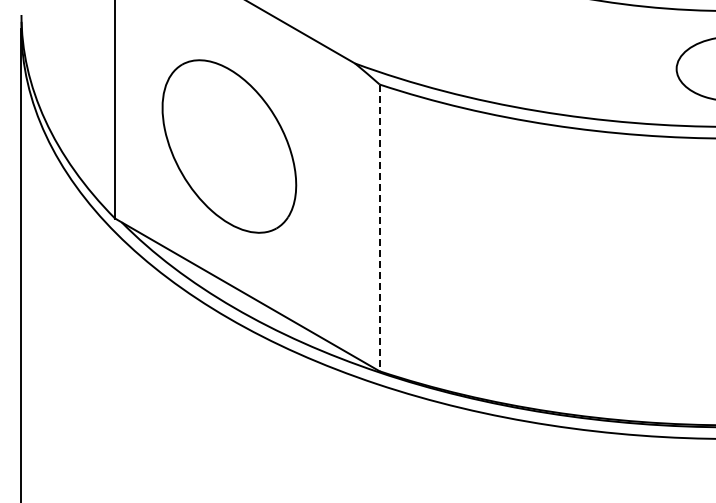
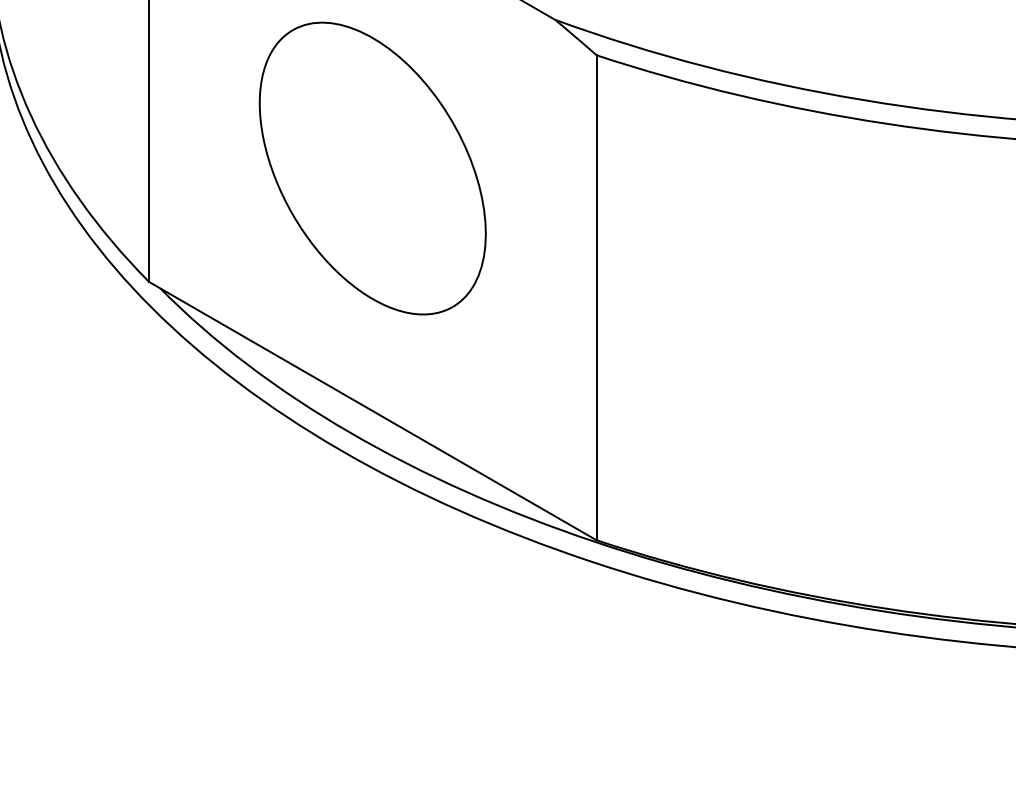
part: (229, 146) -> (372, 168), moved
line: (379, 228) -> (596, 298), dashed -> solid

